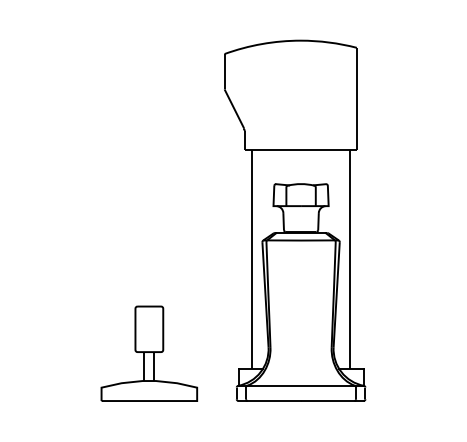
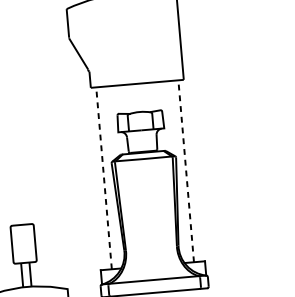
line: (251, 258) -> (103, 177), solid -> dashed
line: (350, 258) -> (186, 170), solid -> dashed

